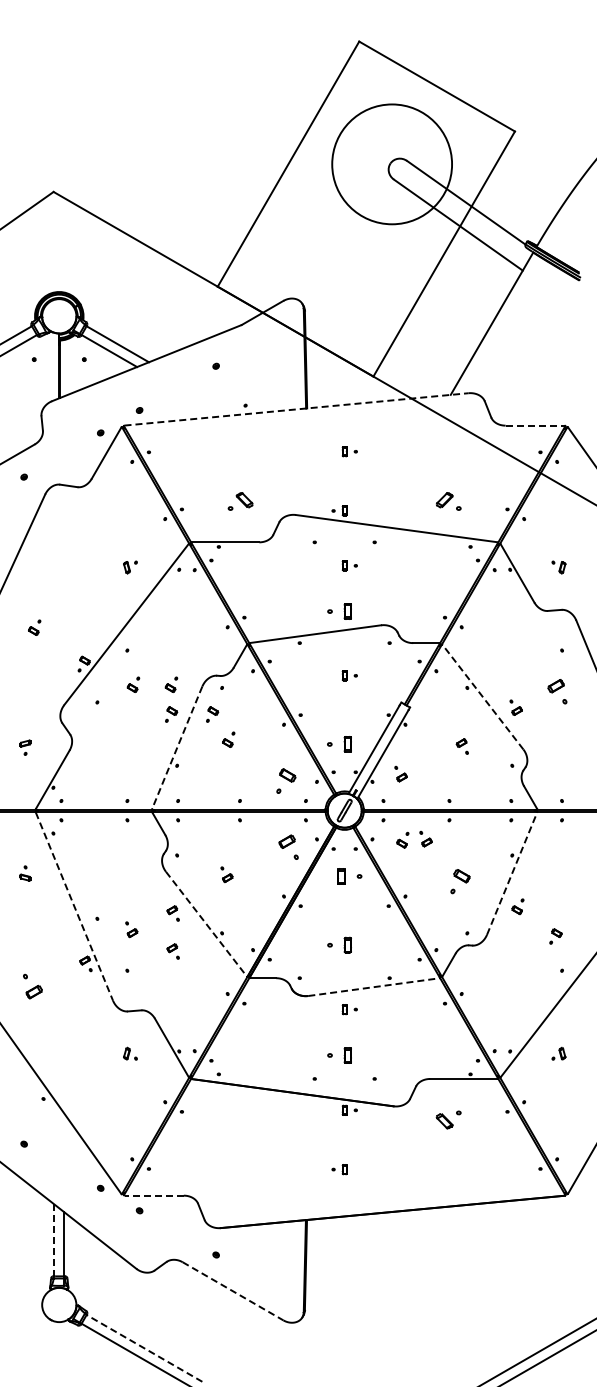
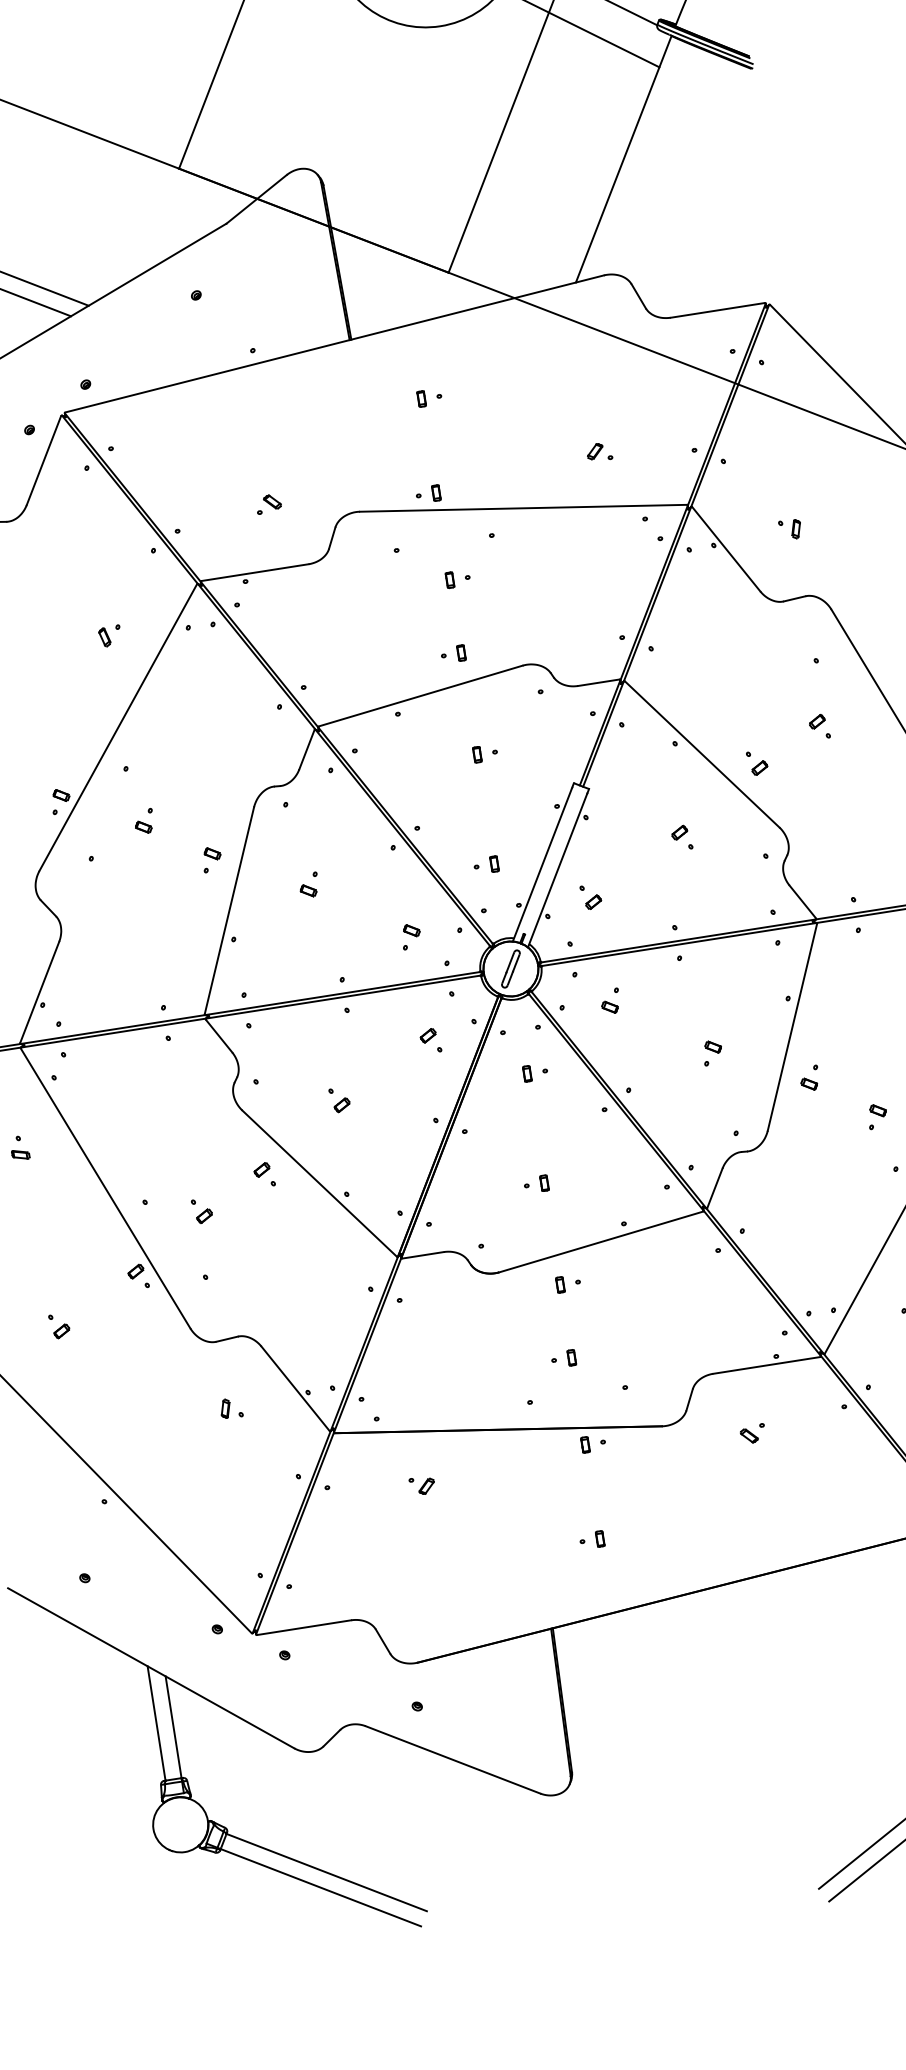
line: (296, 409) -> (334, 344), dashed -> solid
line: (535, 425) -> (718, 310), dashed -> solid
part: (240, 501) -> (268, 504), size x0.62
part: (448, 501) -> (598, 452), size x0.62
part: (339, 611) -> (453, 654), size x0.62
part: (171, 684) -> (204, 811), removed
part: (557, 691) -> (819, 726), size x0.62
line: (482, 696) -> (701, 753), dashed -> solid
part: (212, 714) -> (277, 849), removed
part: (339, 744) -> (486, 865), size x0.62
line: (177, 748) -> (229, 911), dashed -> solid
part: (286, 780) -> (411, 935), size x0.62
part: (425, 838) -> (646, 993), removed
part: (287, 846) -> (429, 1040), size x0.62
line: (512, 873) -> (792, 1027), dashed -> solid
part: (349, 876) -> (534, 1072), size x0.62
part: (460, 881) -> (712, 1052), size x0.62
line: (74, 906) -> (105, 1188), dashed -> solid
line: (206, 924) -> (319, 1184), dashed -> solid
part: (339, 945) -> (536, 1184), size x0.62
part: (172, 951) -> (272, 1235), removed
part: (32, 986) -> (58, 1325), size x0.62
line: (374, 987) -> (602, 1242), dashed -> solid
part: (339, 1055) -> (563, 1359), size x0.62
part: (240, 1119) -> (422, 1485), added
part: (448, 1119) -> (752, 1433), size x0.62
line: (154, 1195) -> (304, 1627), dashed -> solid
line: (54, 1240) -> (157, 1723), dashed -> solid
line: (233, 1291) -> (453, 1760), dashed -> solid
line: (144, 1348) -> (326, 1872), dashed -> solid

